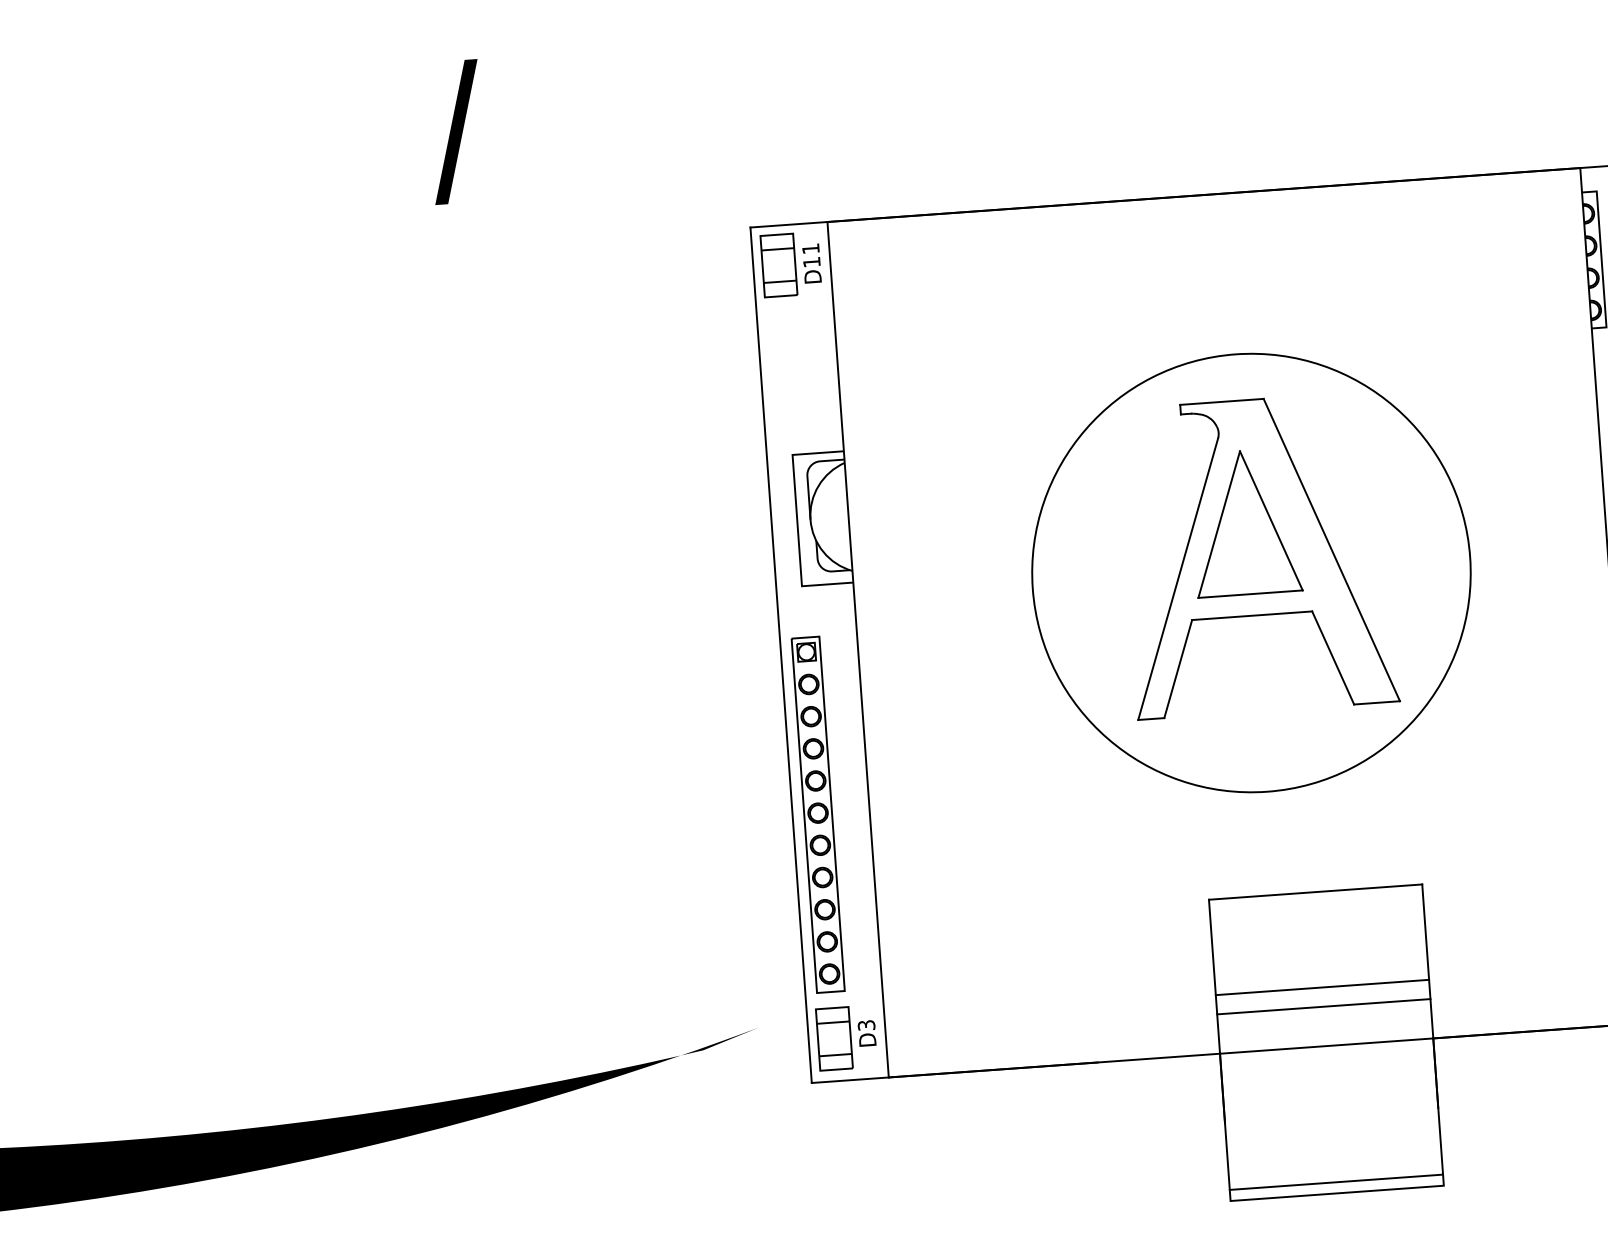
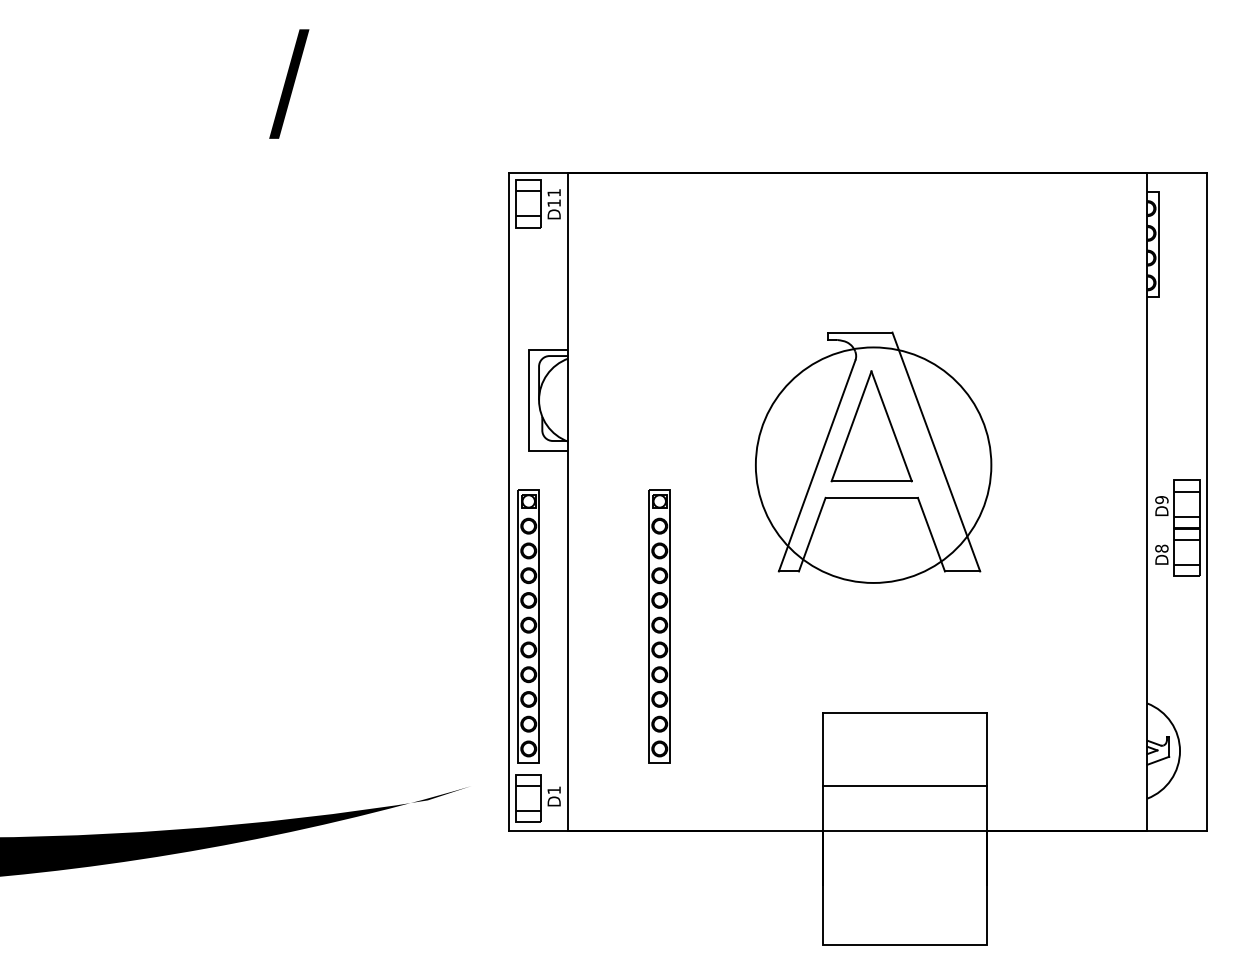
circle: (1251, 572) -> (873, 464), size x0.7
part: (988, 802) -> (659, 626), added
line: (1324, 1007) -> (905, 801), removed
text: (865, 1025) -> (553, 790), D3 -> D1
line: (1336, 1182) -> (905, 936), removed

